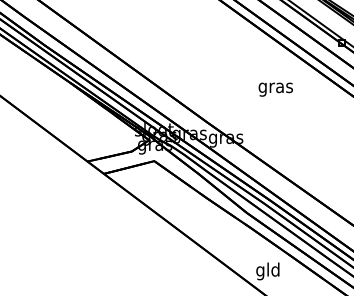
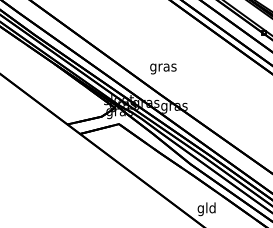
text: (275, 89) -> (163, 68), moved

